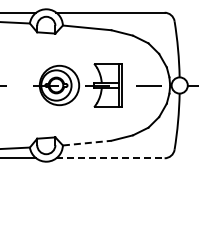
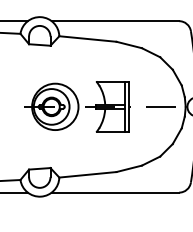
line: (87, 143) -> (88, 175), dashed -> solid
line: (111, 158) -> (116, 192), dashed -> solid

